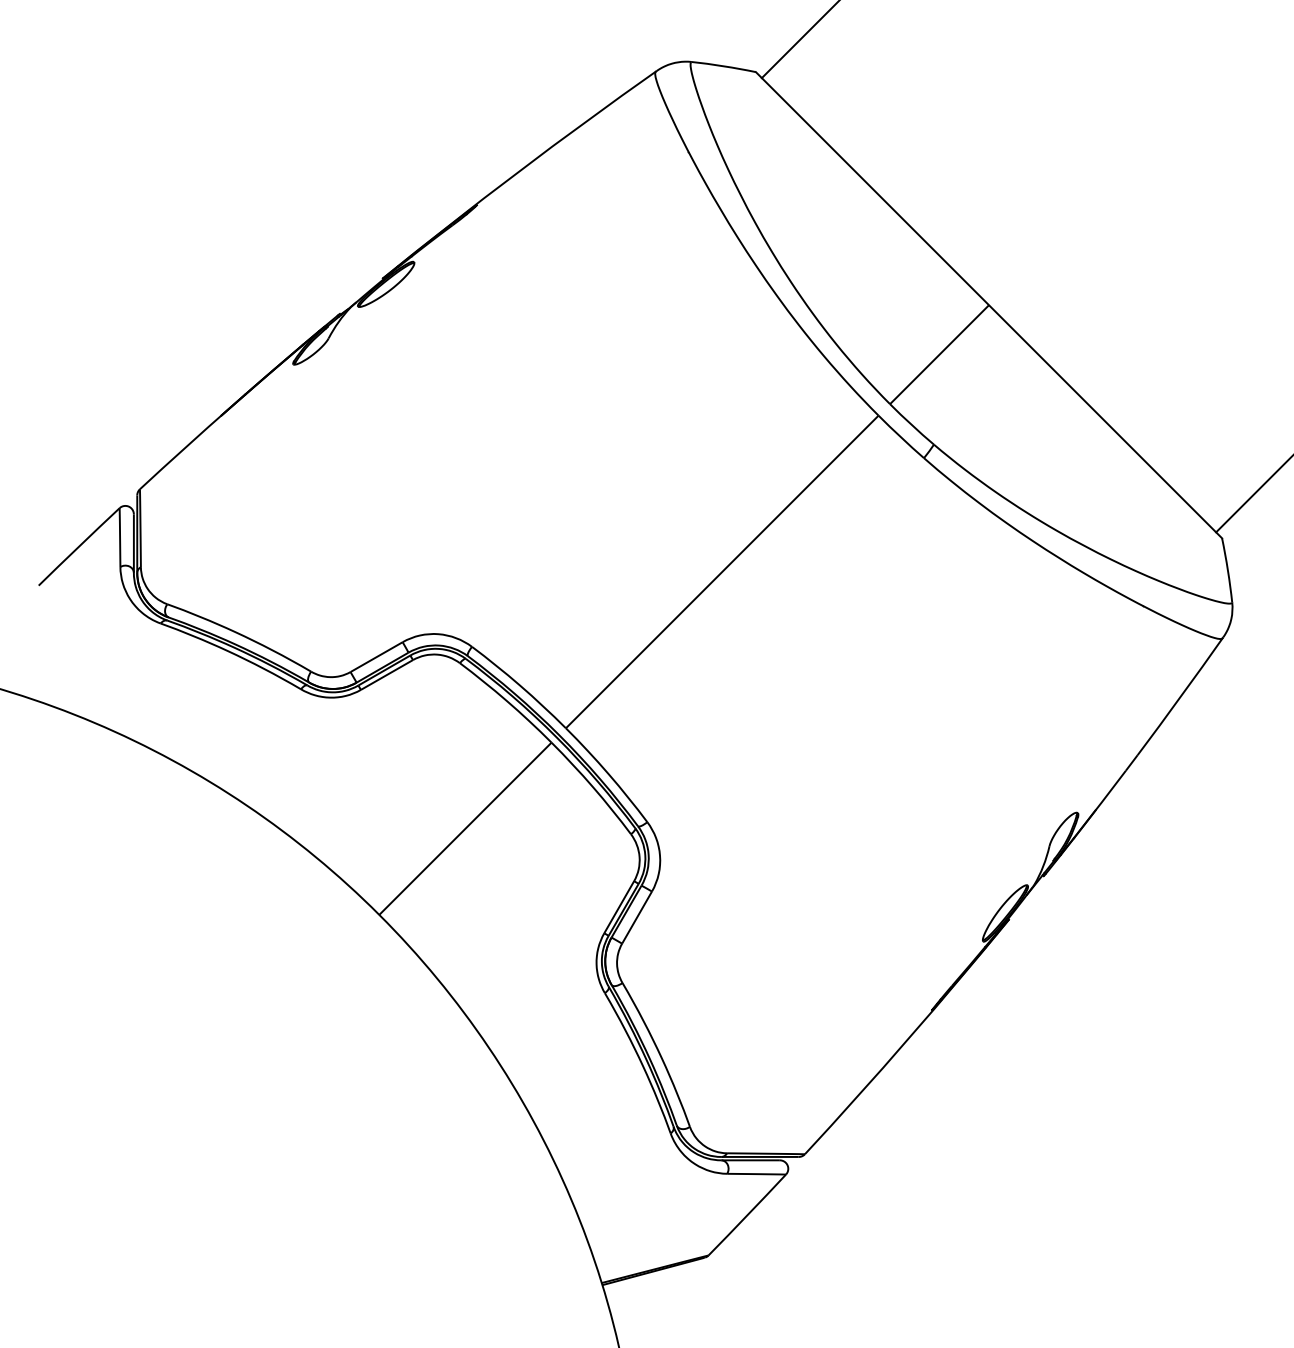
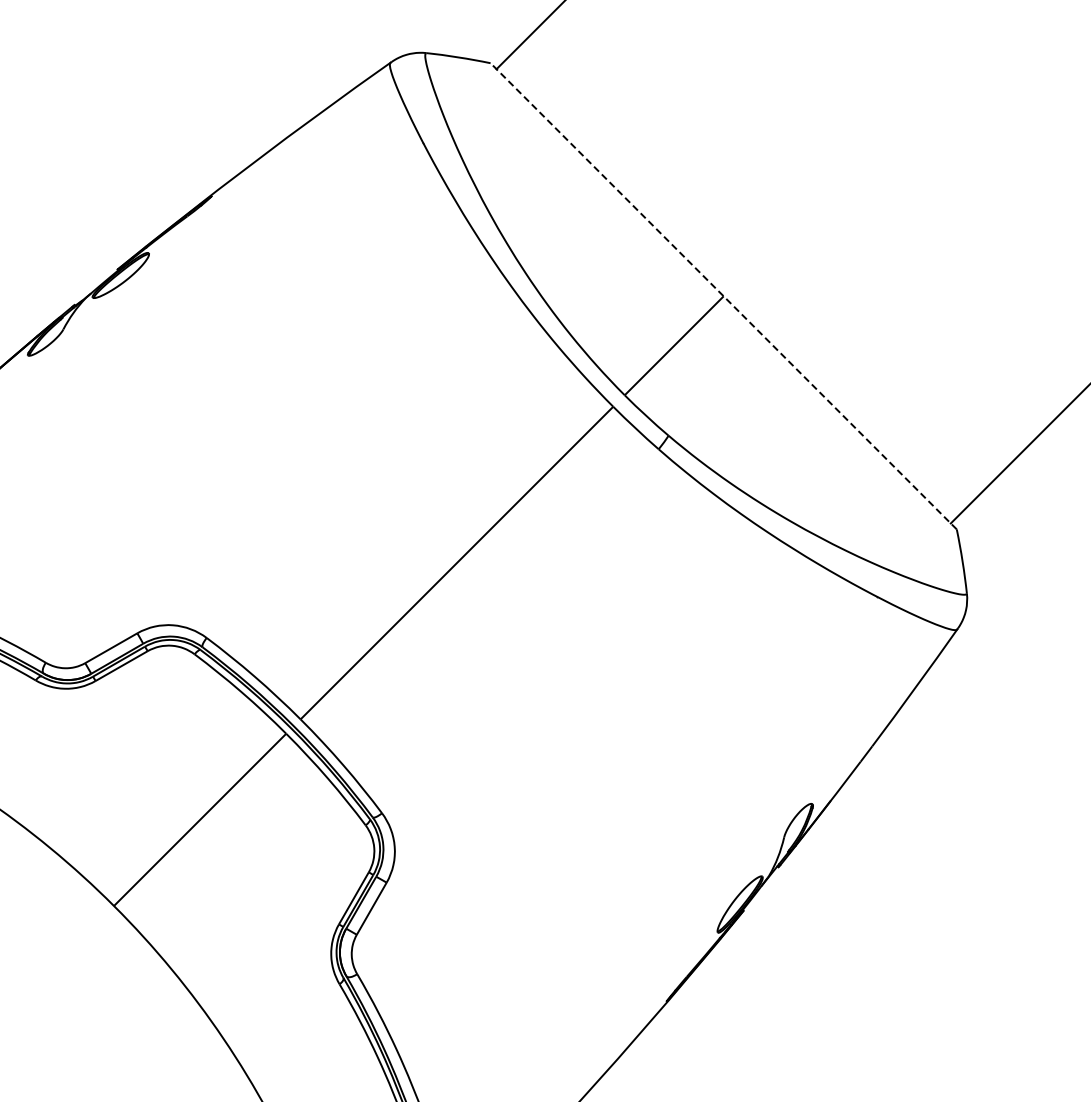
line: (989, 305) -> (724, 296), solid -> dashed

